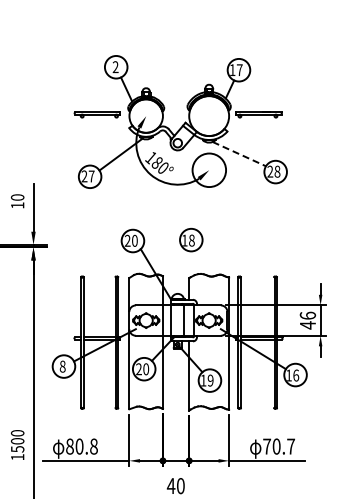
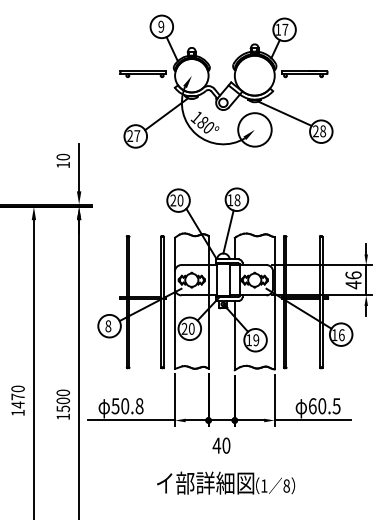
text: (115, 66) -> (161, 26), 2 -> 9
line: (239, 153) -> (285, 113), dashed -> solid
line: (182, 271) -> (228, 231), added
text: (69, 446) -> (115, 406), 80.8 -> 50.8
text: (278, 446) -> (324, 406), 70.7 -> 60.5

